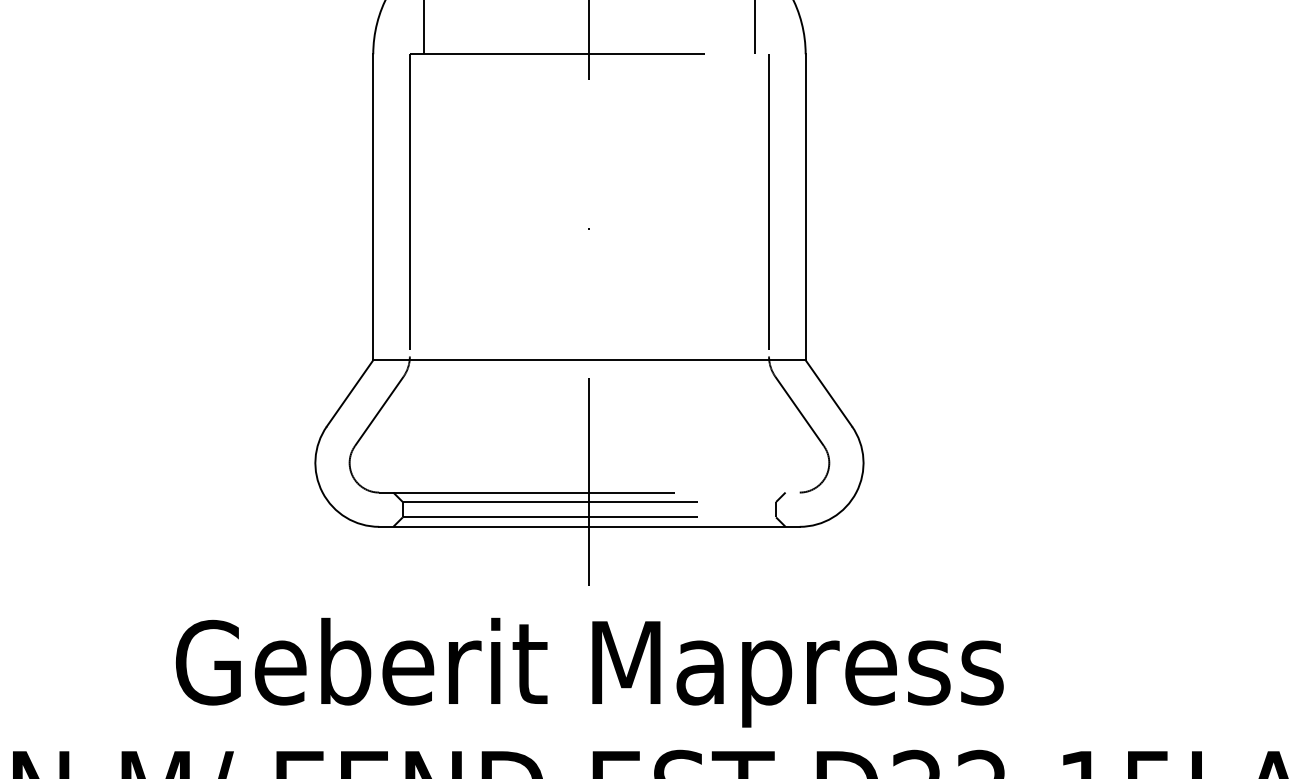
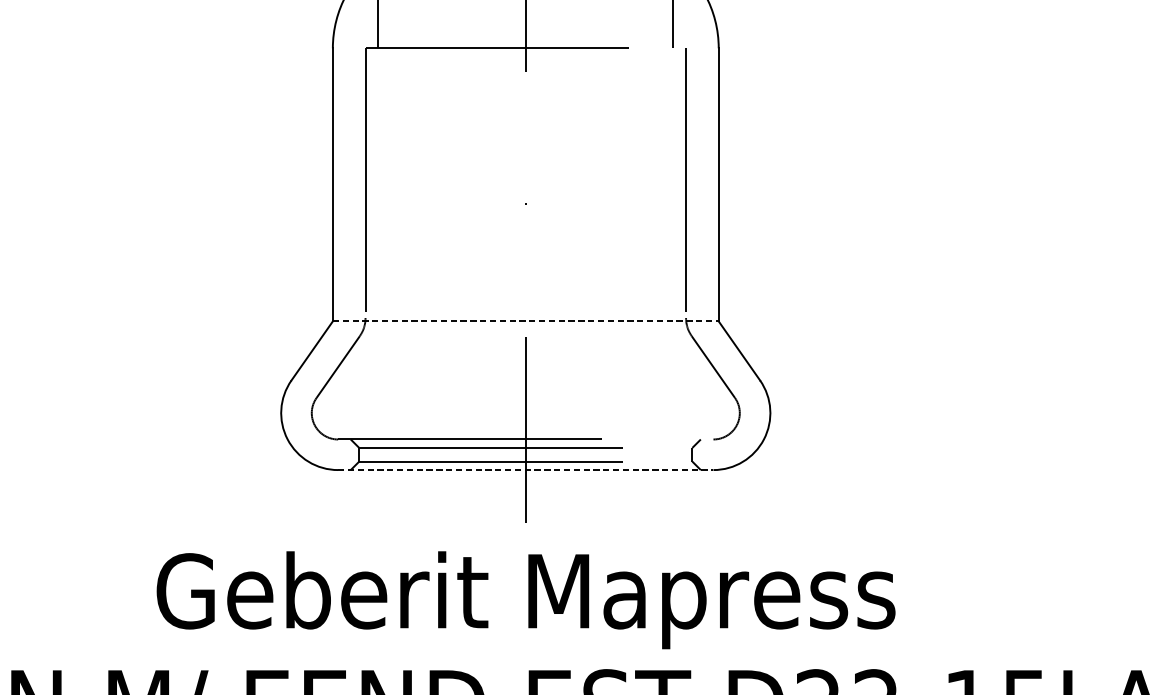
line: (589, 360) -> (525, 321), solid -> dashed
line: (589, 526) -> (525, 469), solid -> dashed

